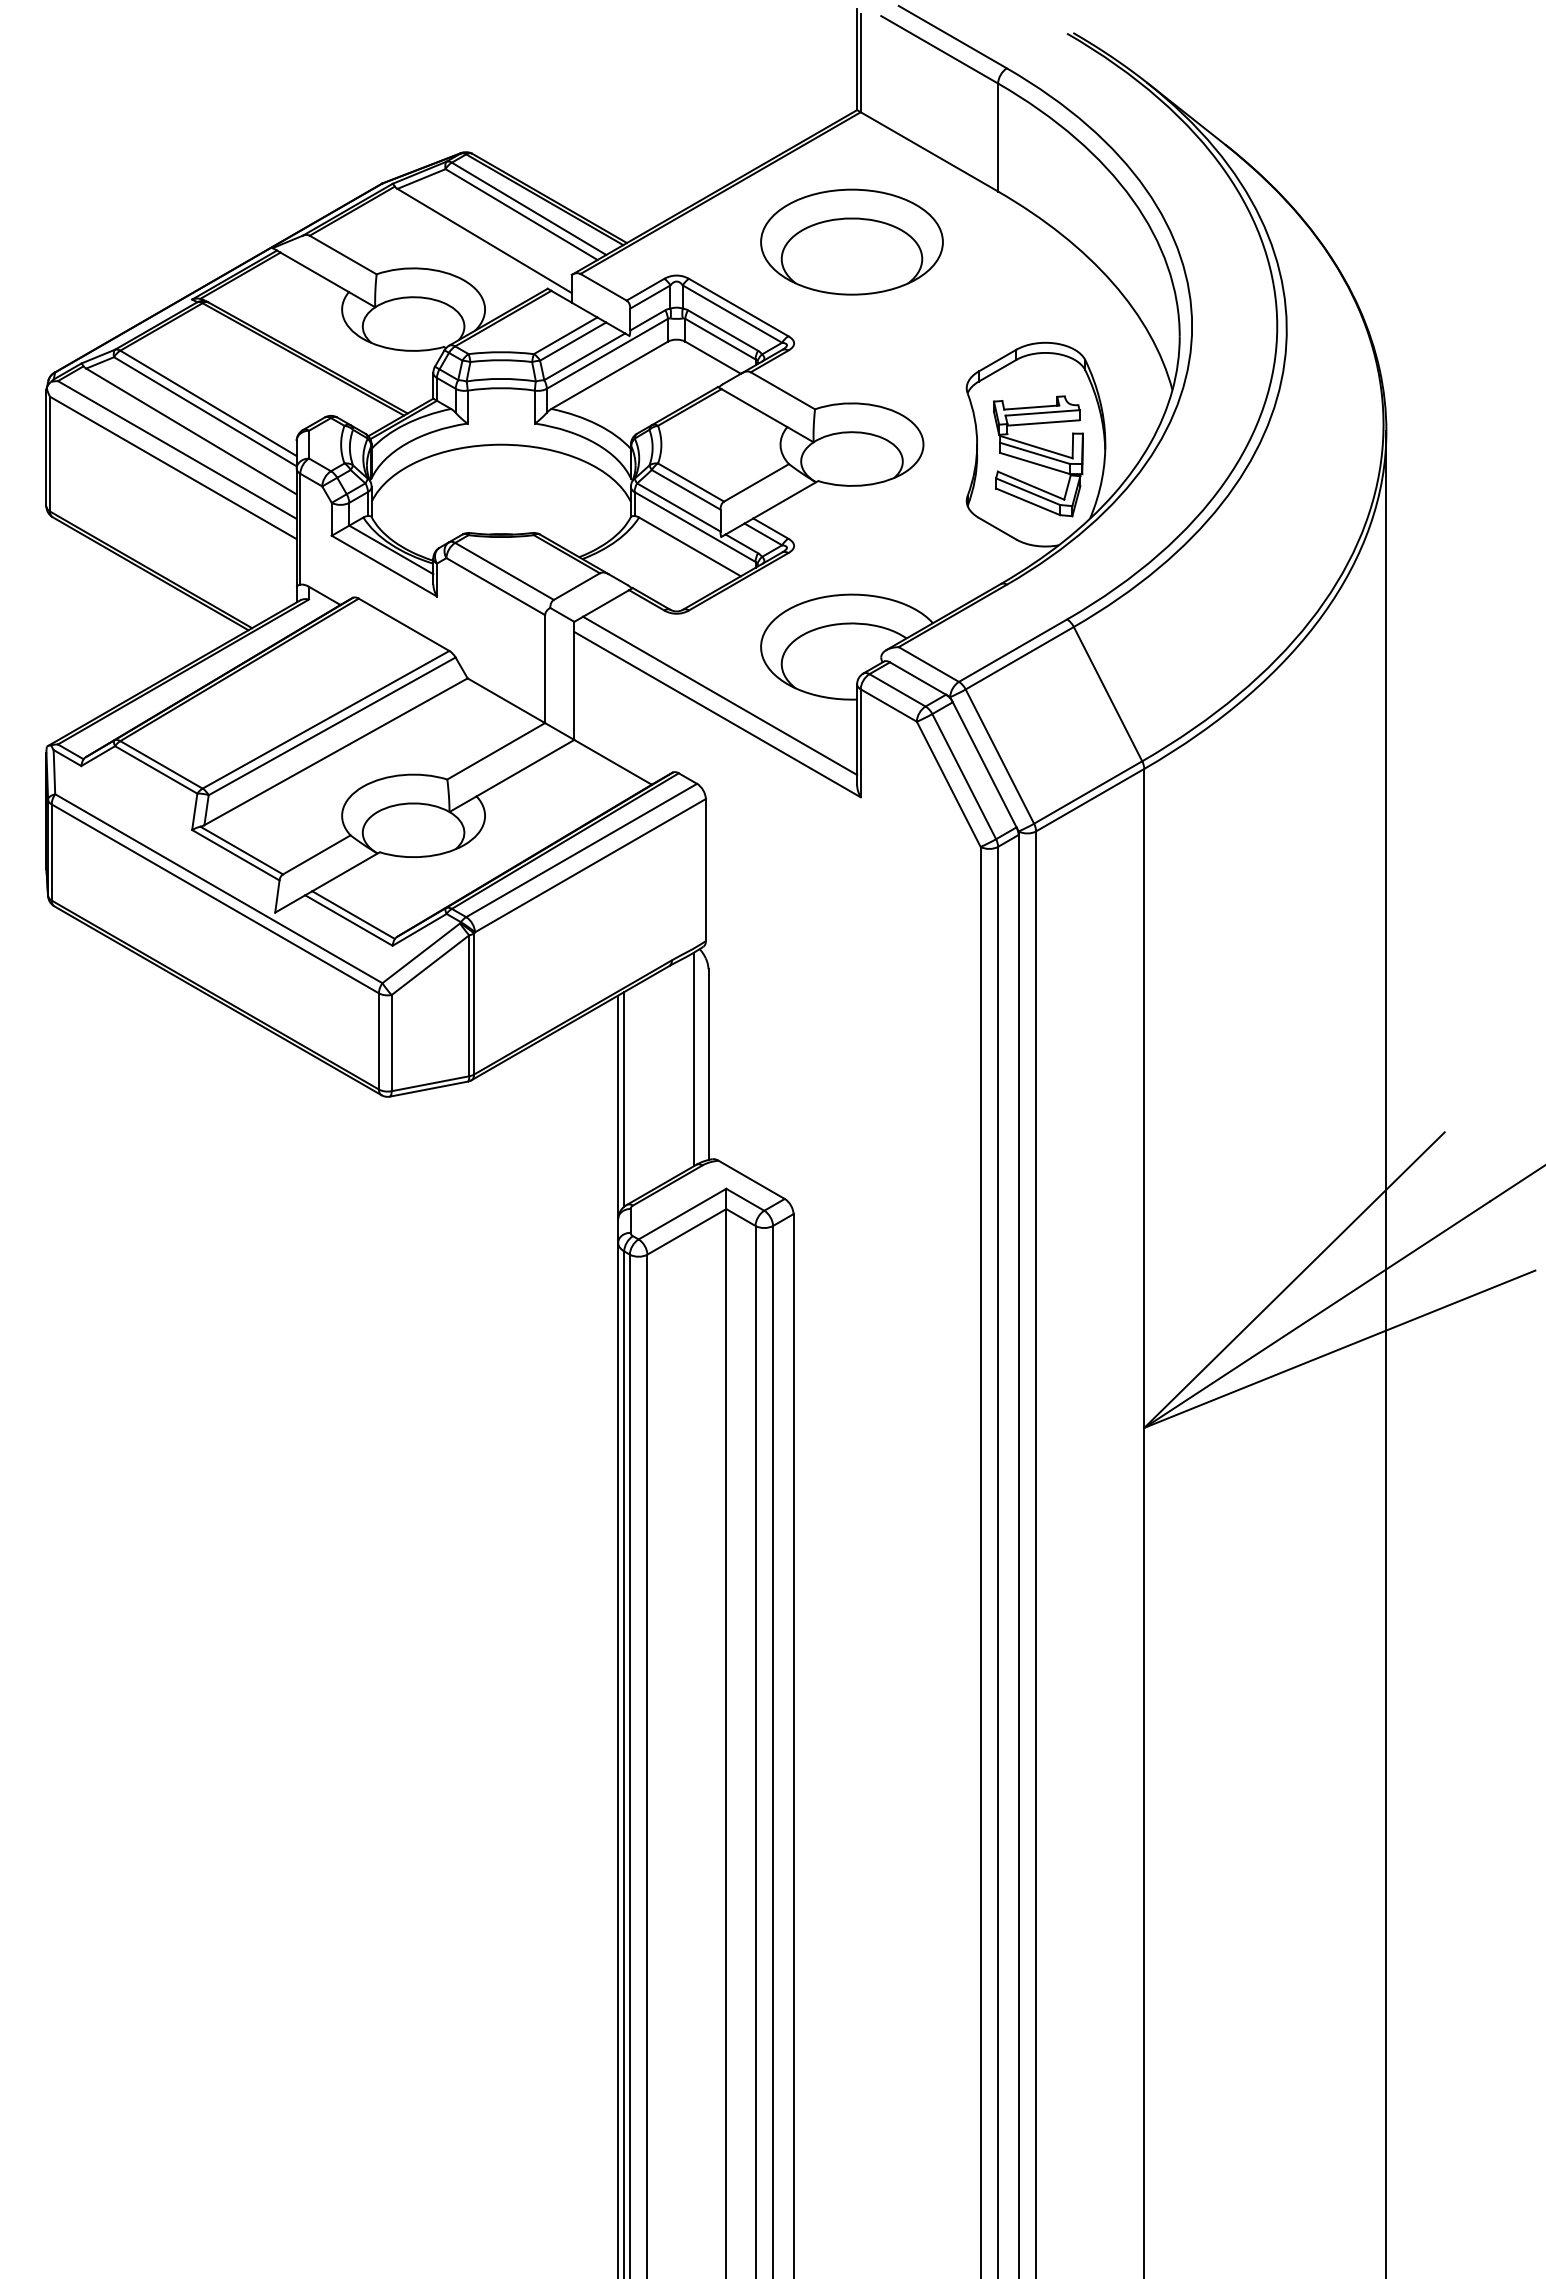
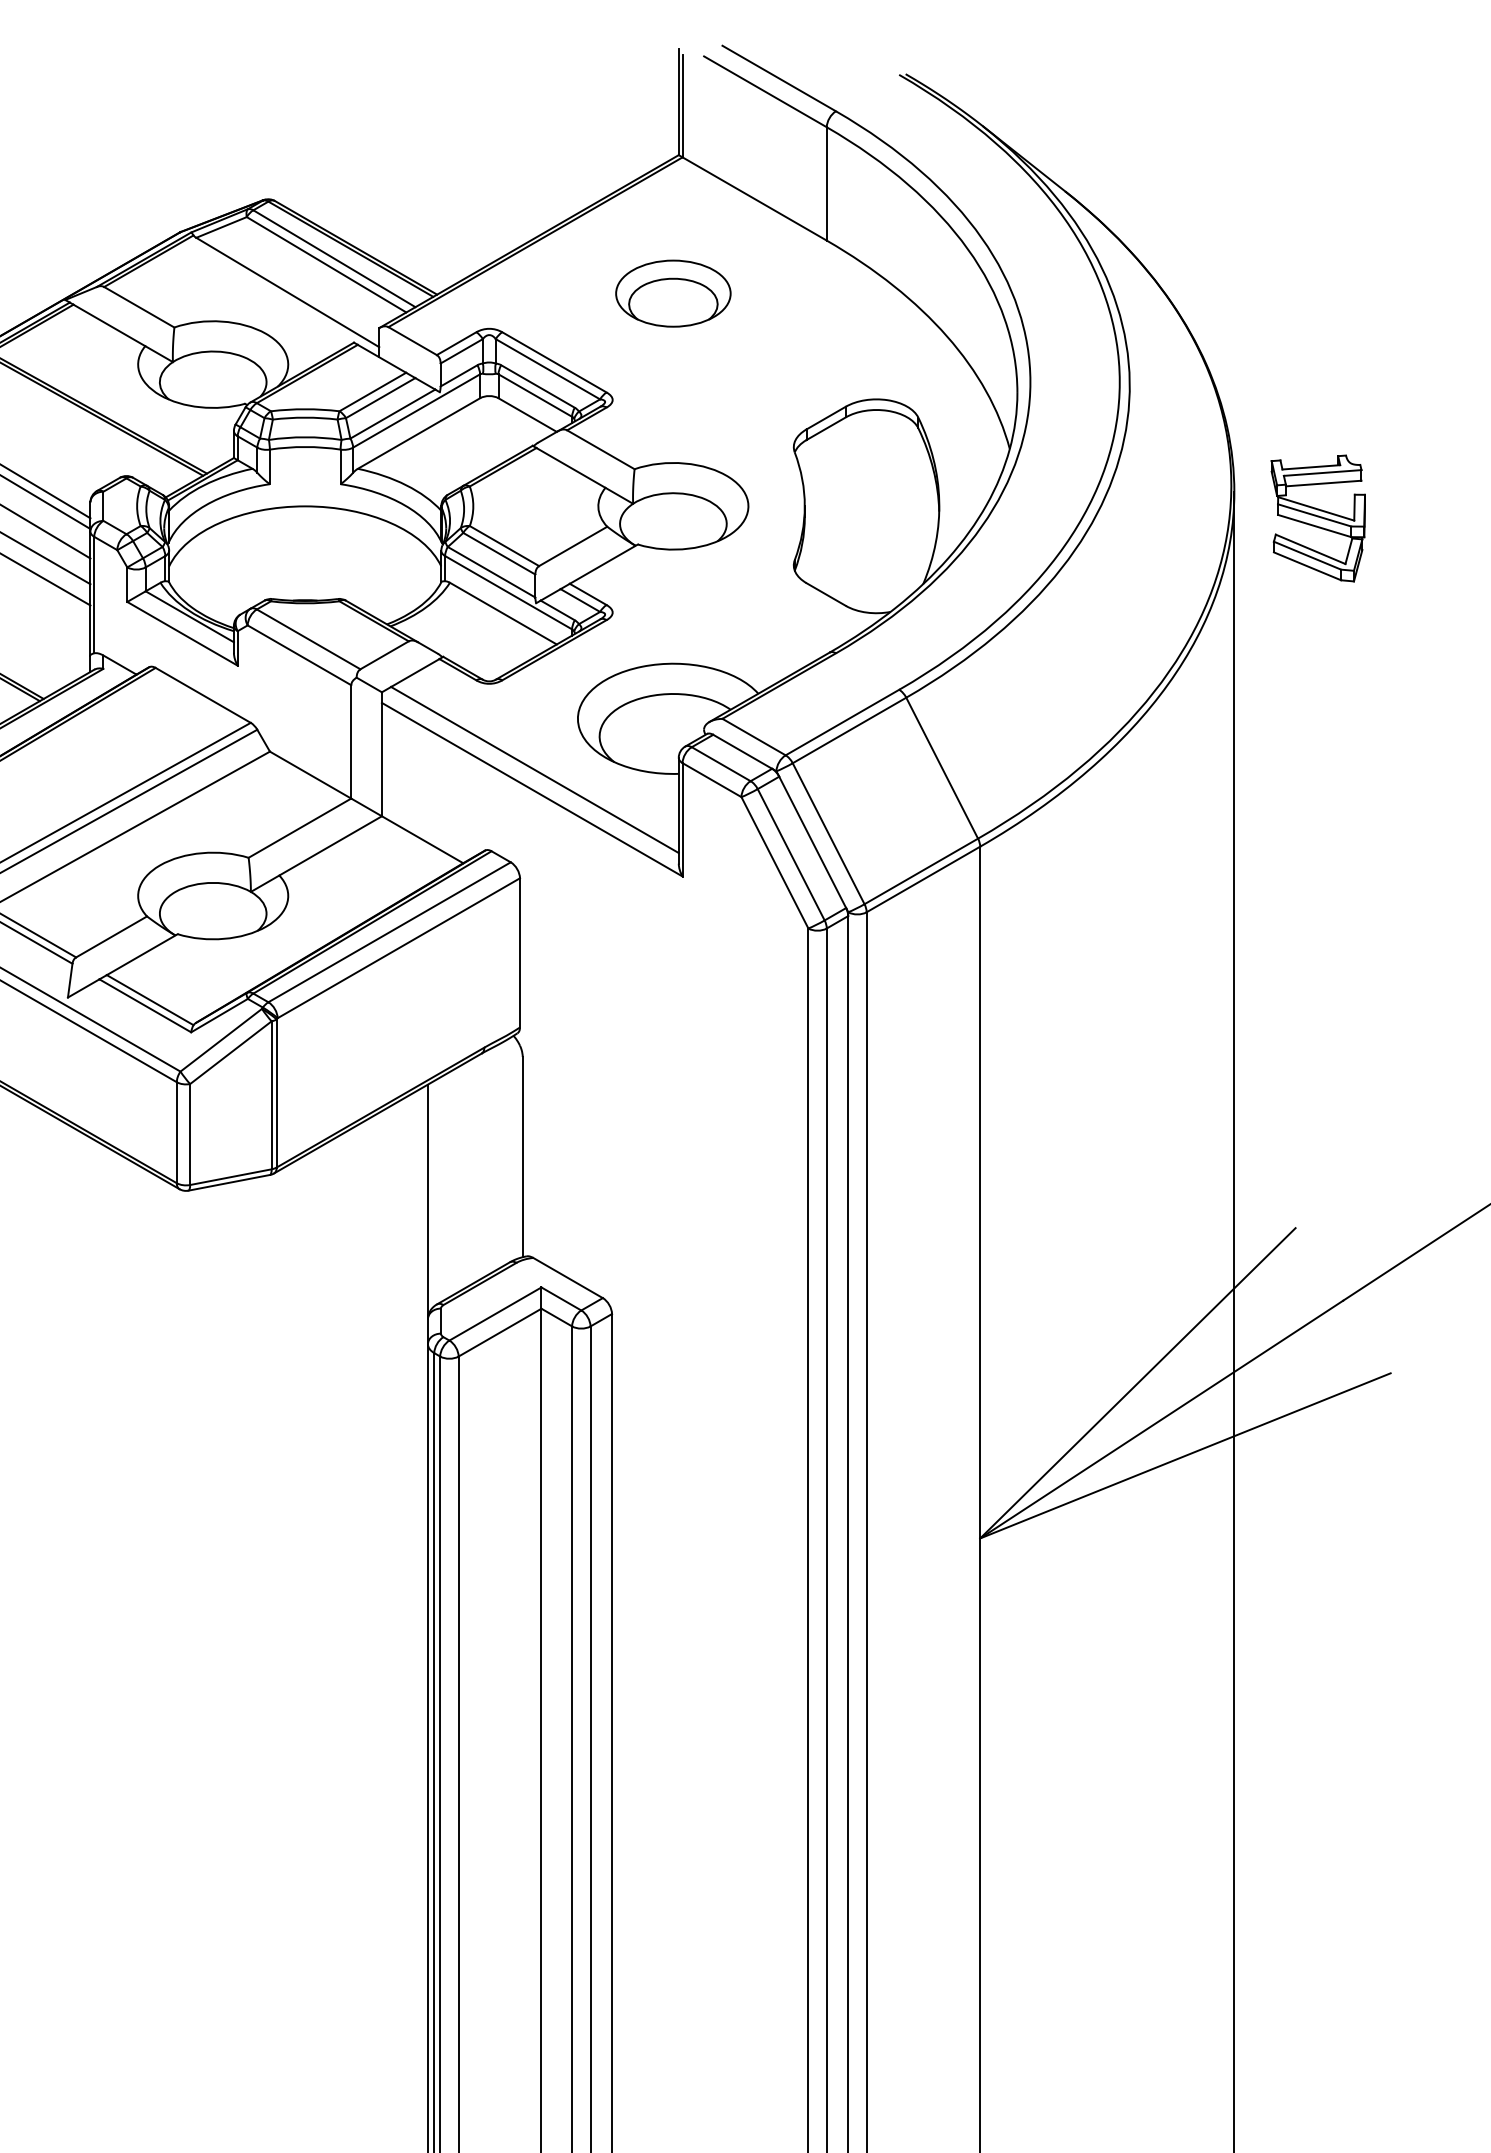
part: (851, 241) -> (672, 293), size x0.6
part: (1038, 456) -> (1318, 518), moved
line: (693, 1059) -> (507, 1151), removed
line: (624, 1099) -> (434, 1193), removed

